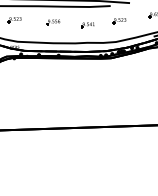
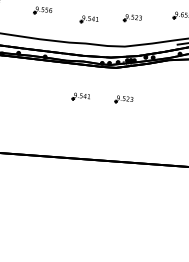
part: (119, 81) -> (123, 100), added
part: (87, 82) -> (80, 97), added

